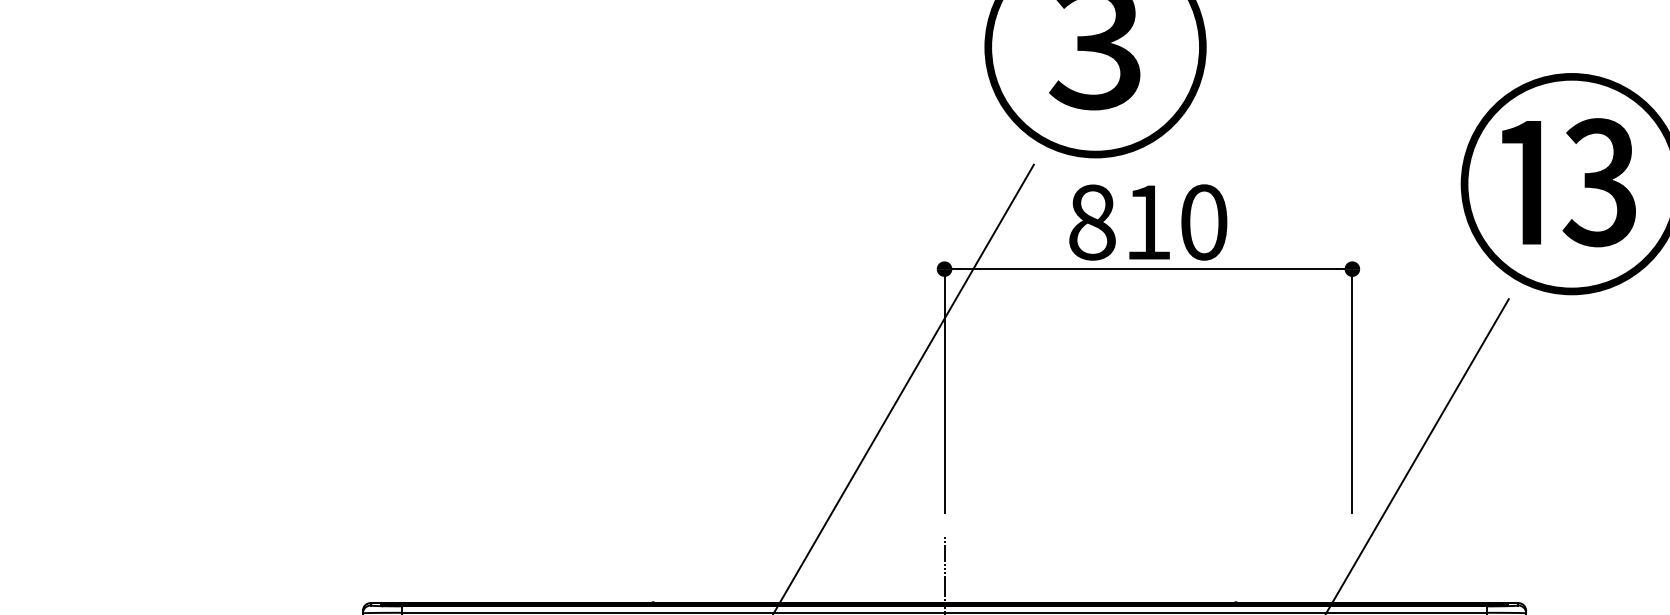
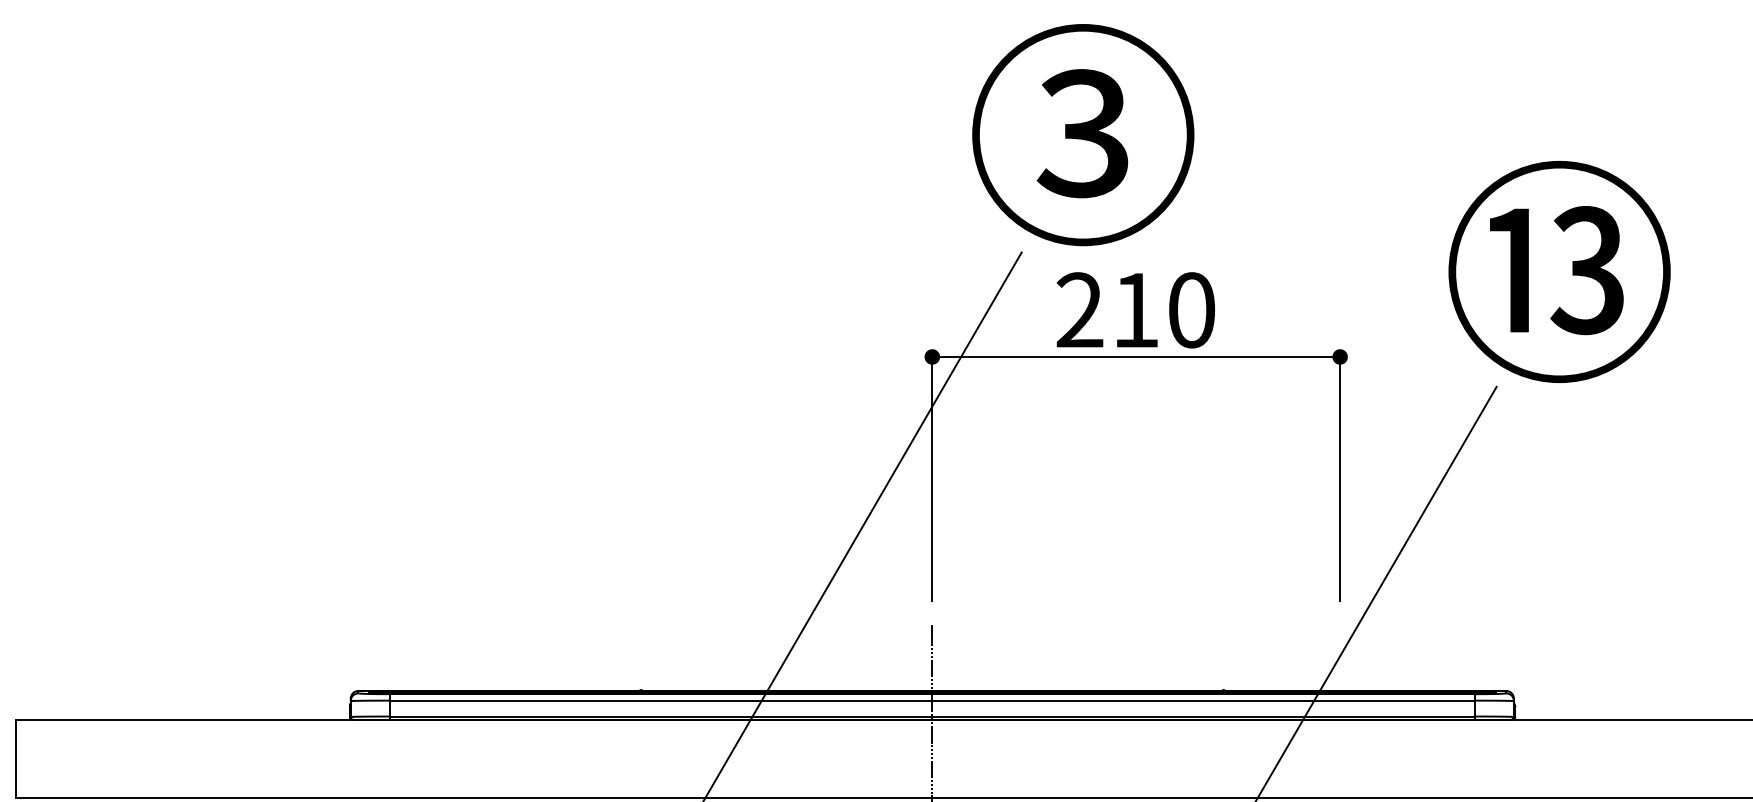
text: (1091, 222) -> (1079, 310), 810 -> 210

